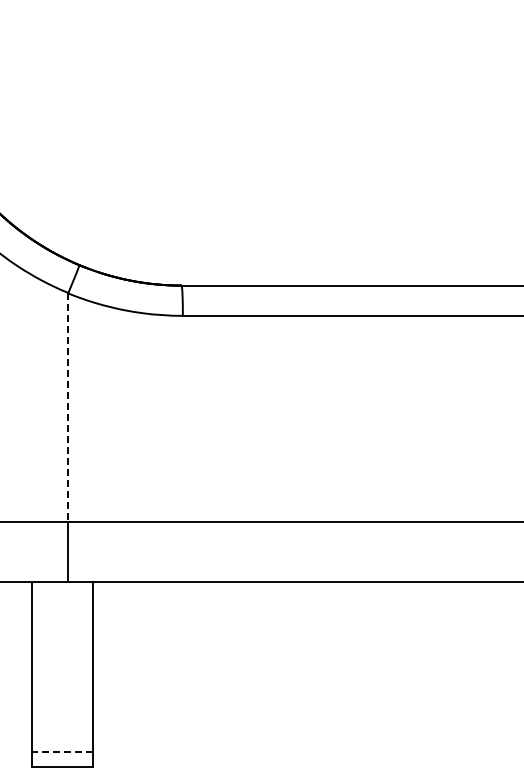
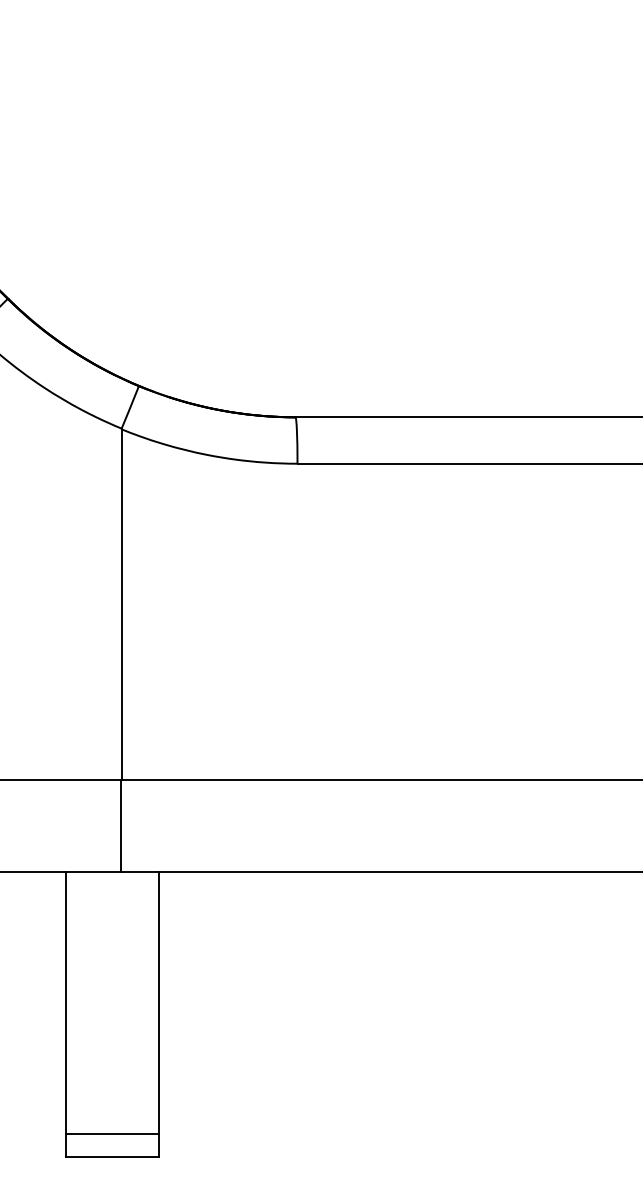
line: (68, 407) -> (121, 604), dashed -> solid
line: (61, 752) -> (111, 1134), dashed -> solid

